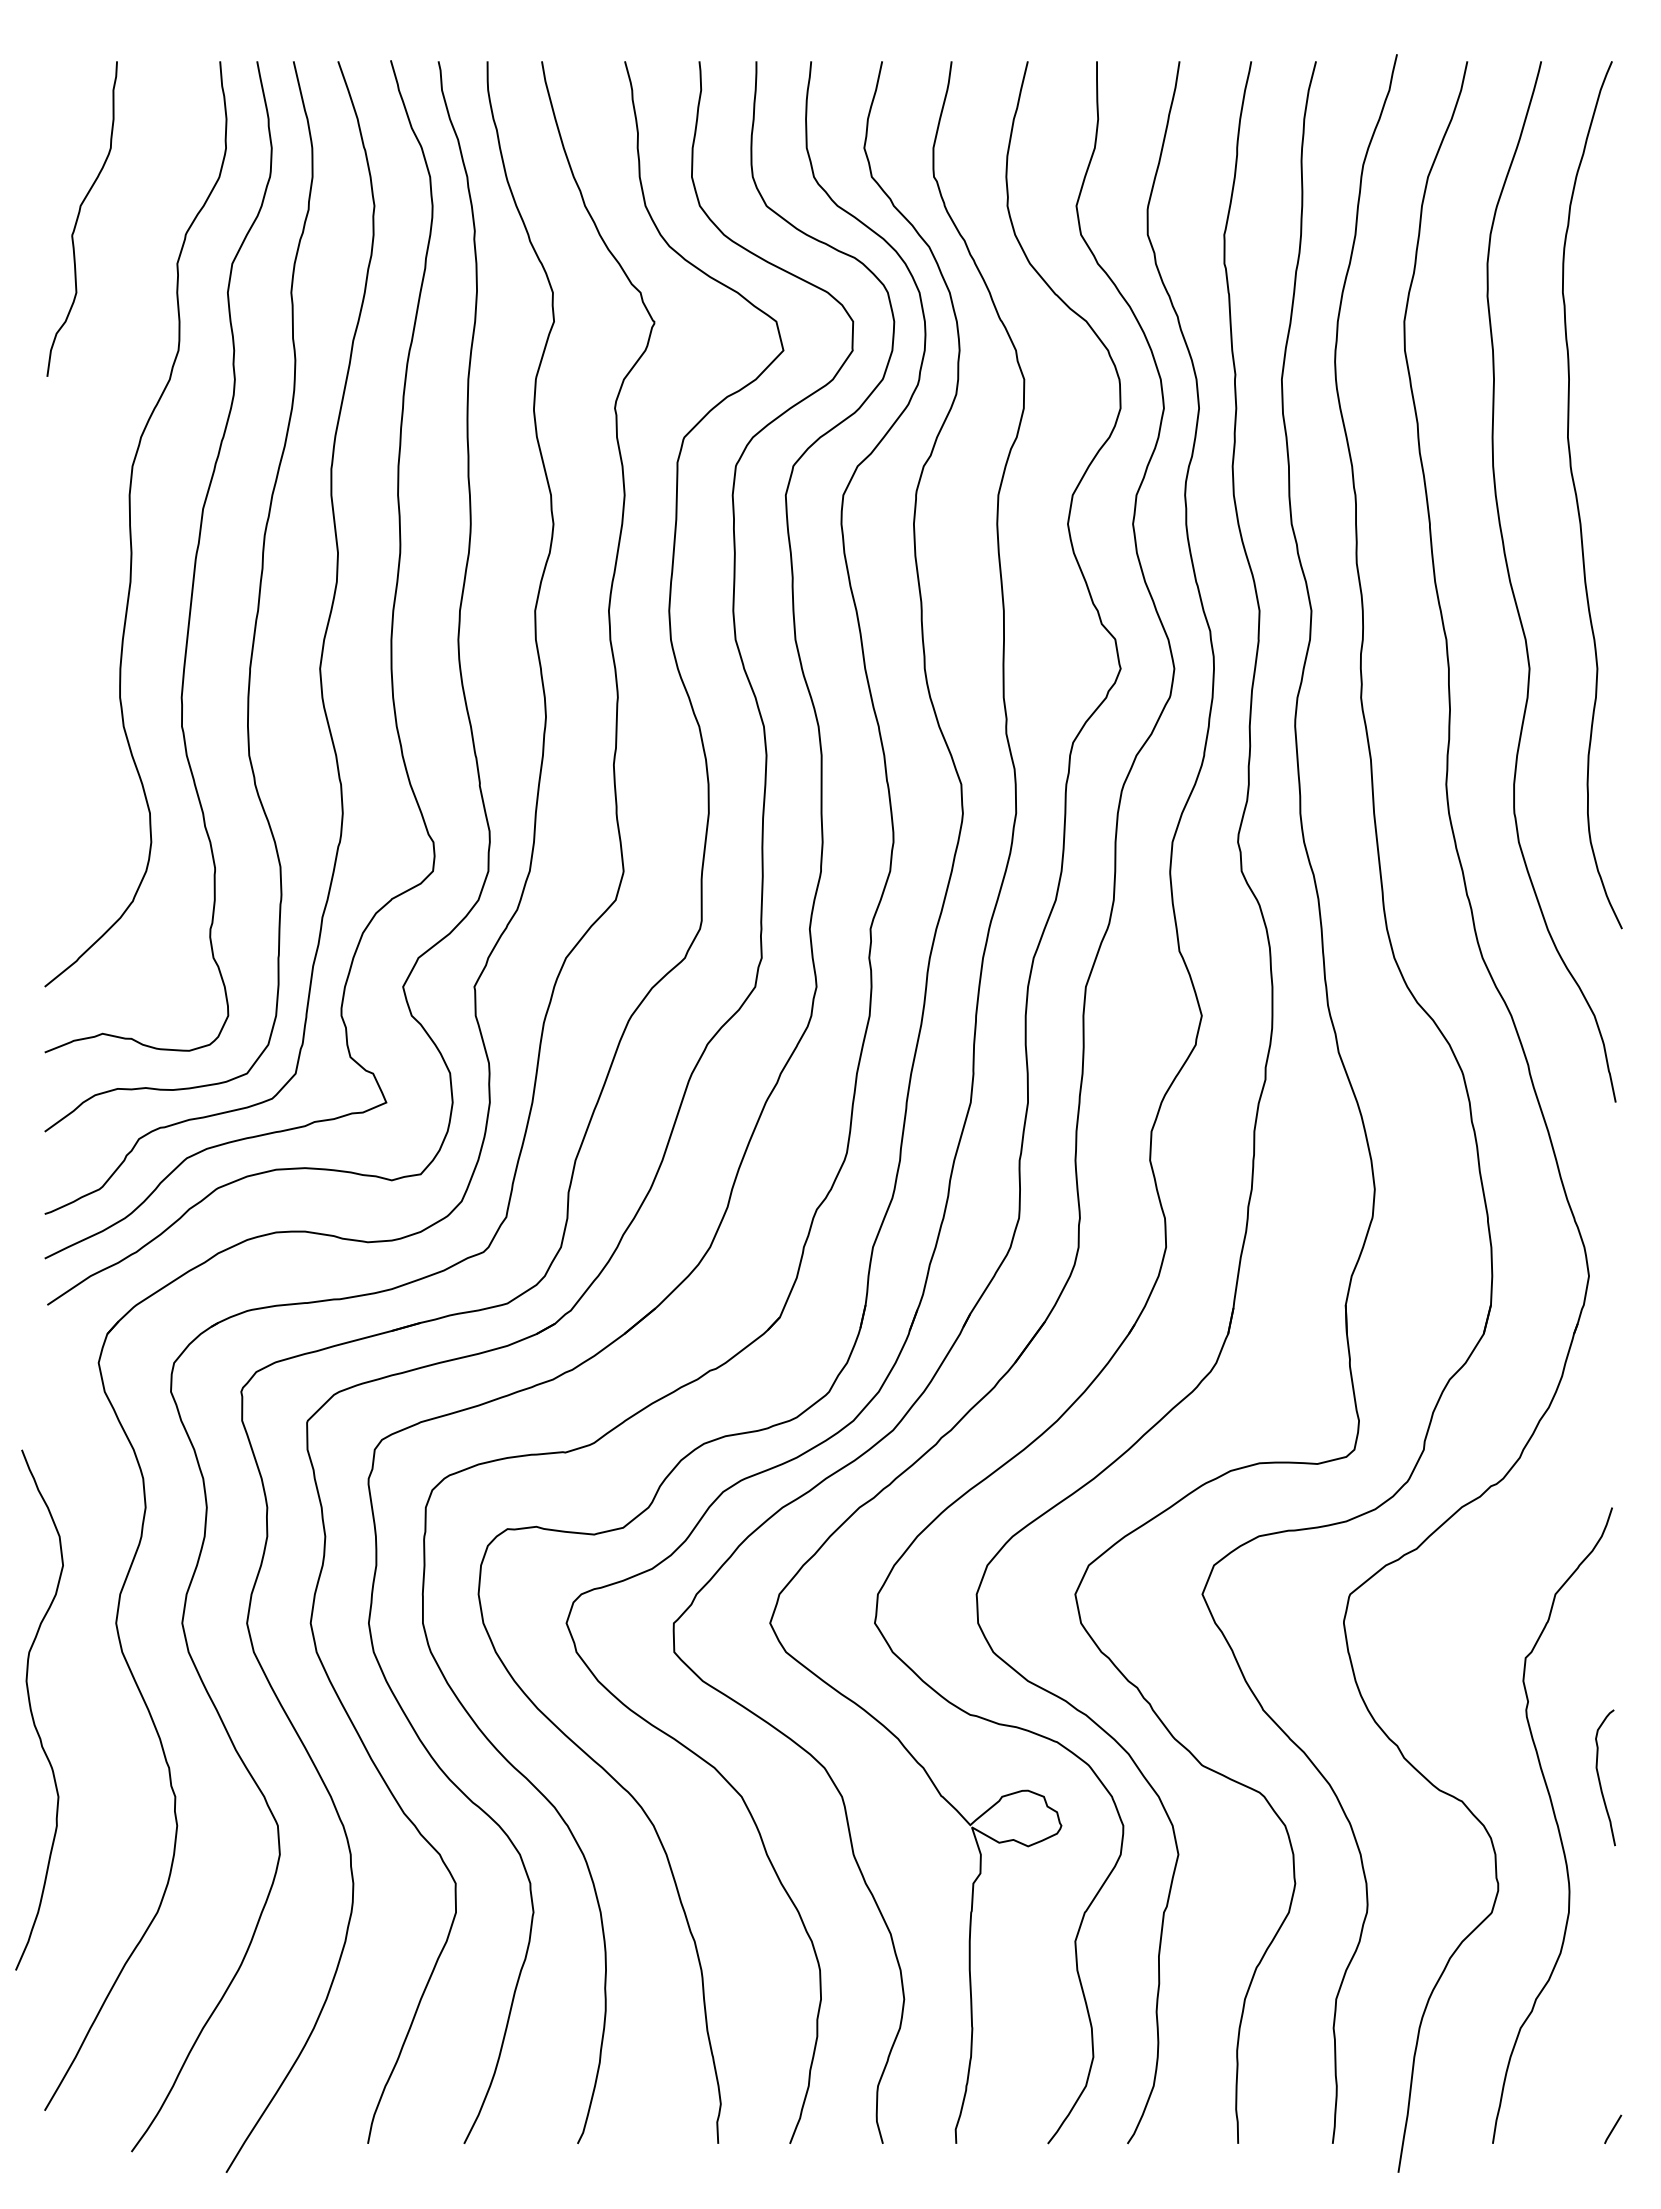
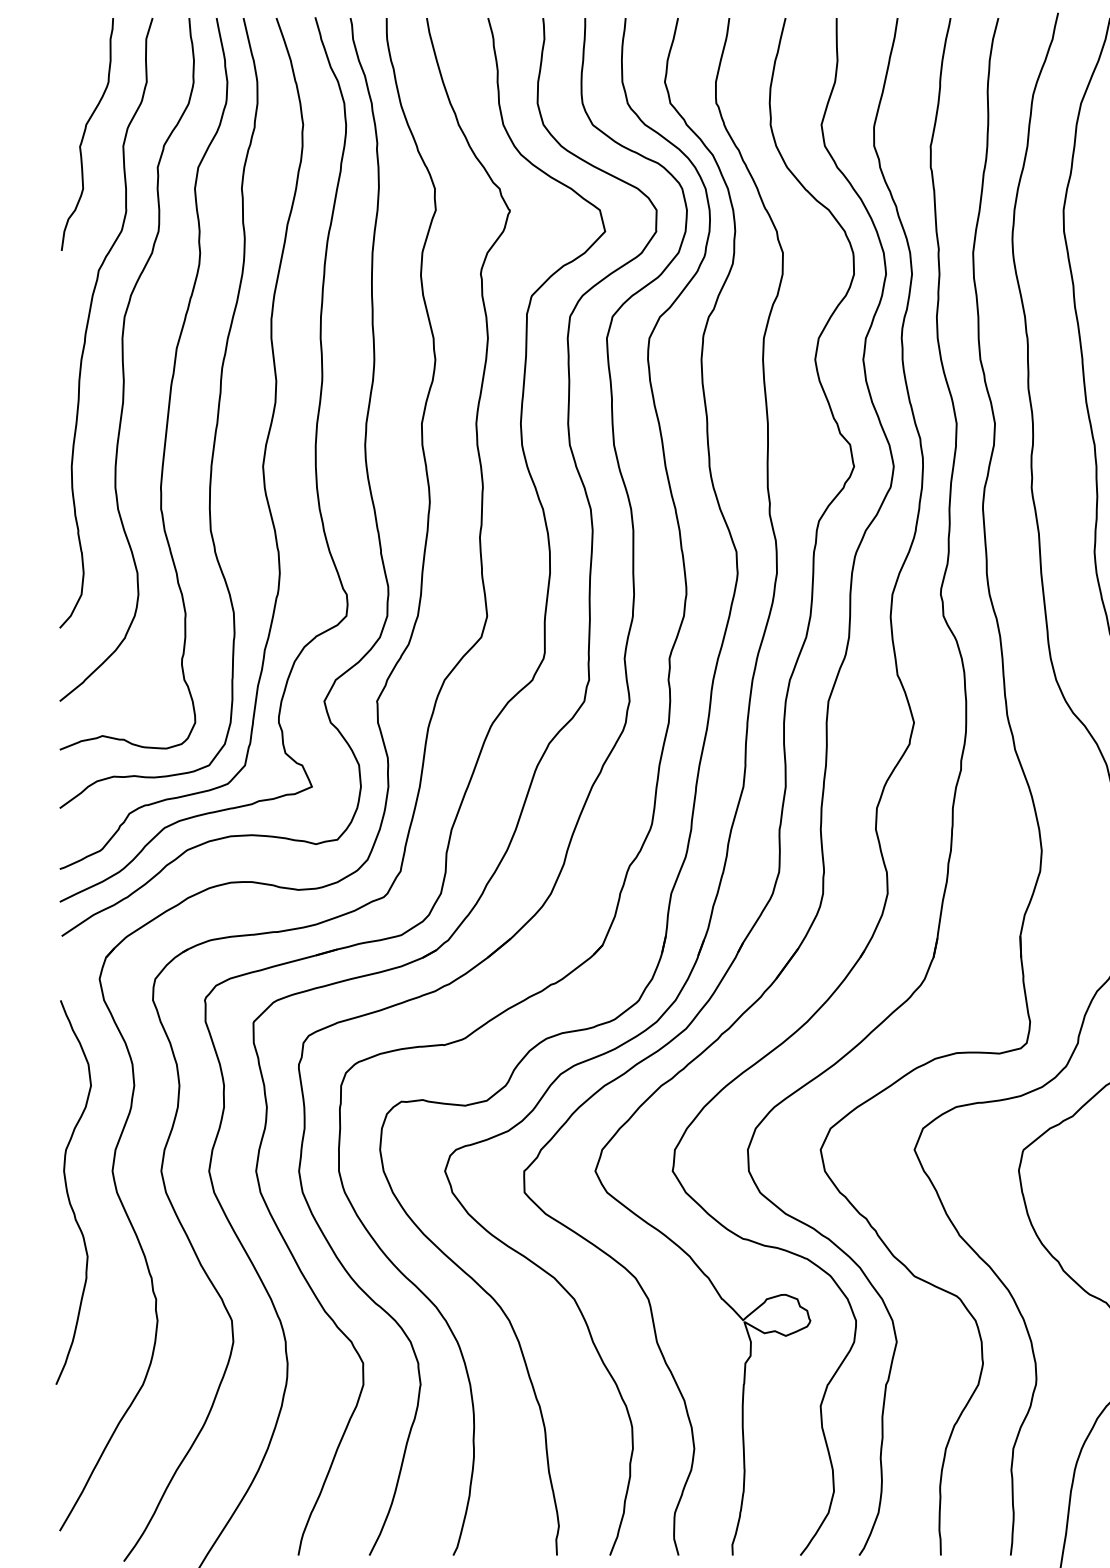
curve: (84, 470) -> (89, 320), added
curve: (32, 1711) -> (68, 1193), moved

